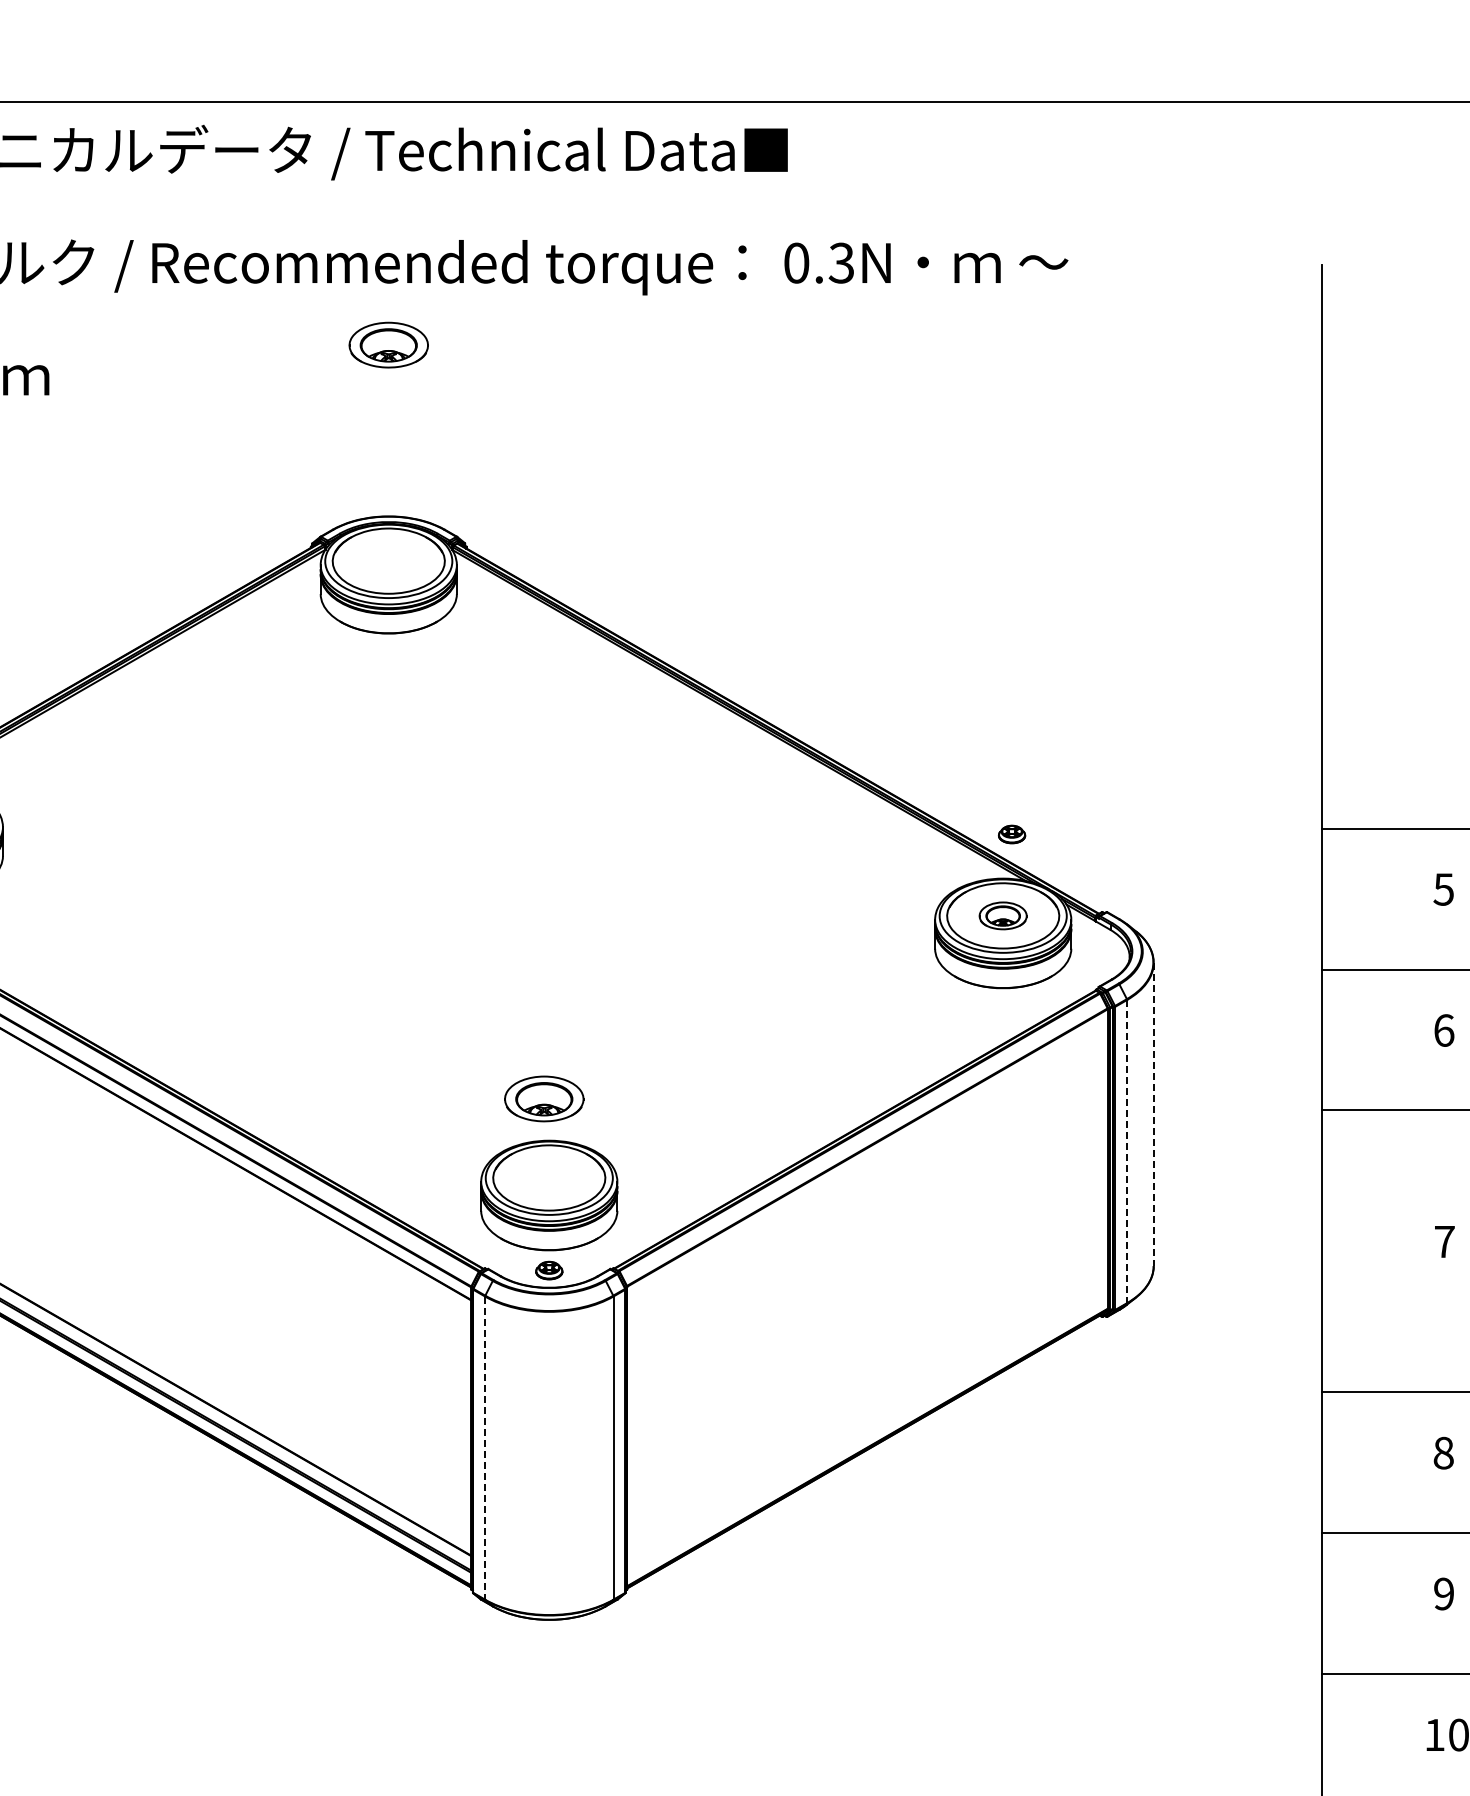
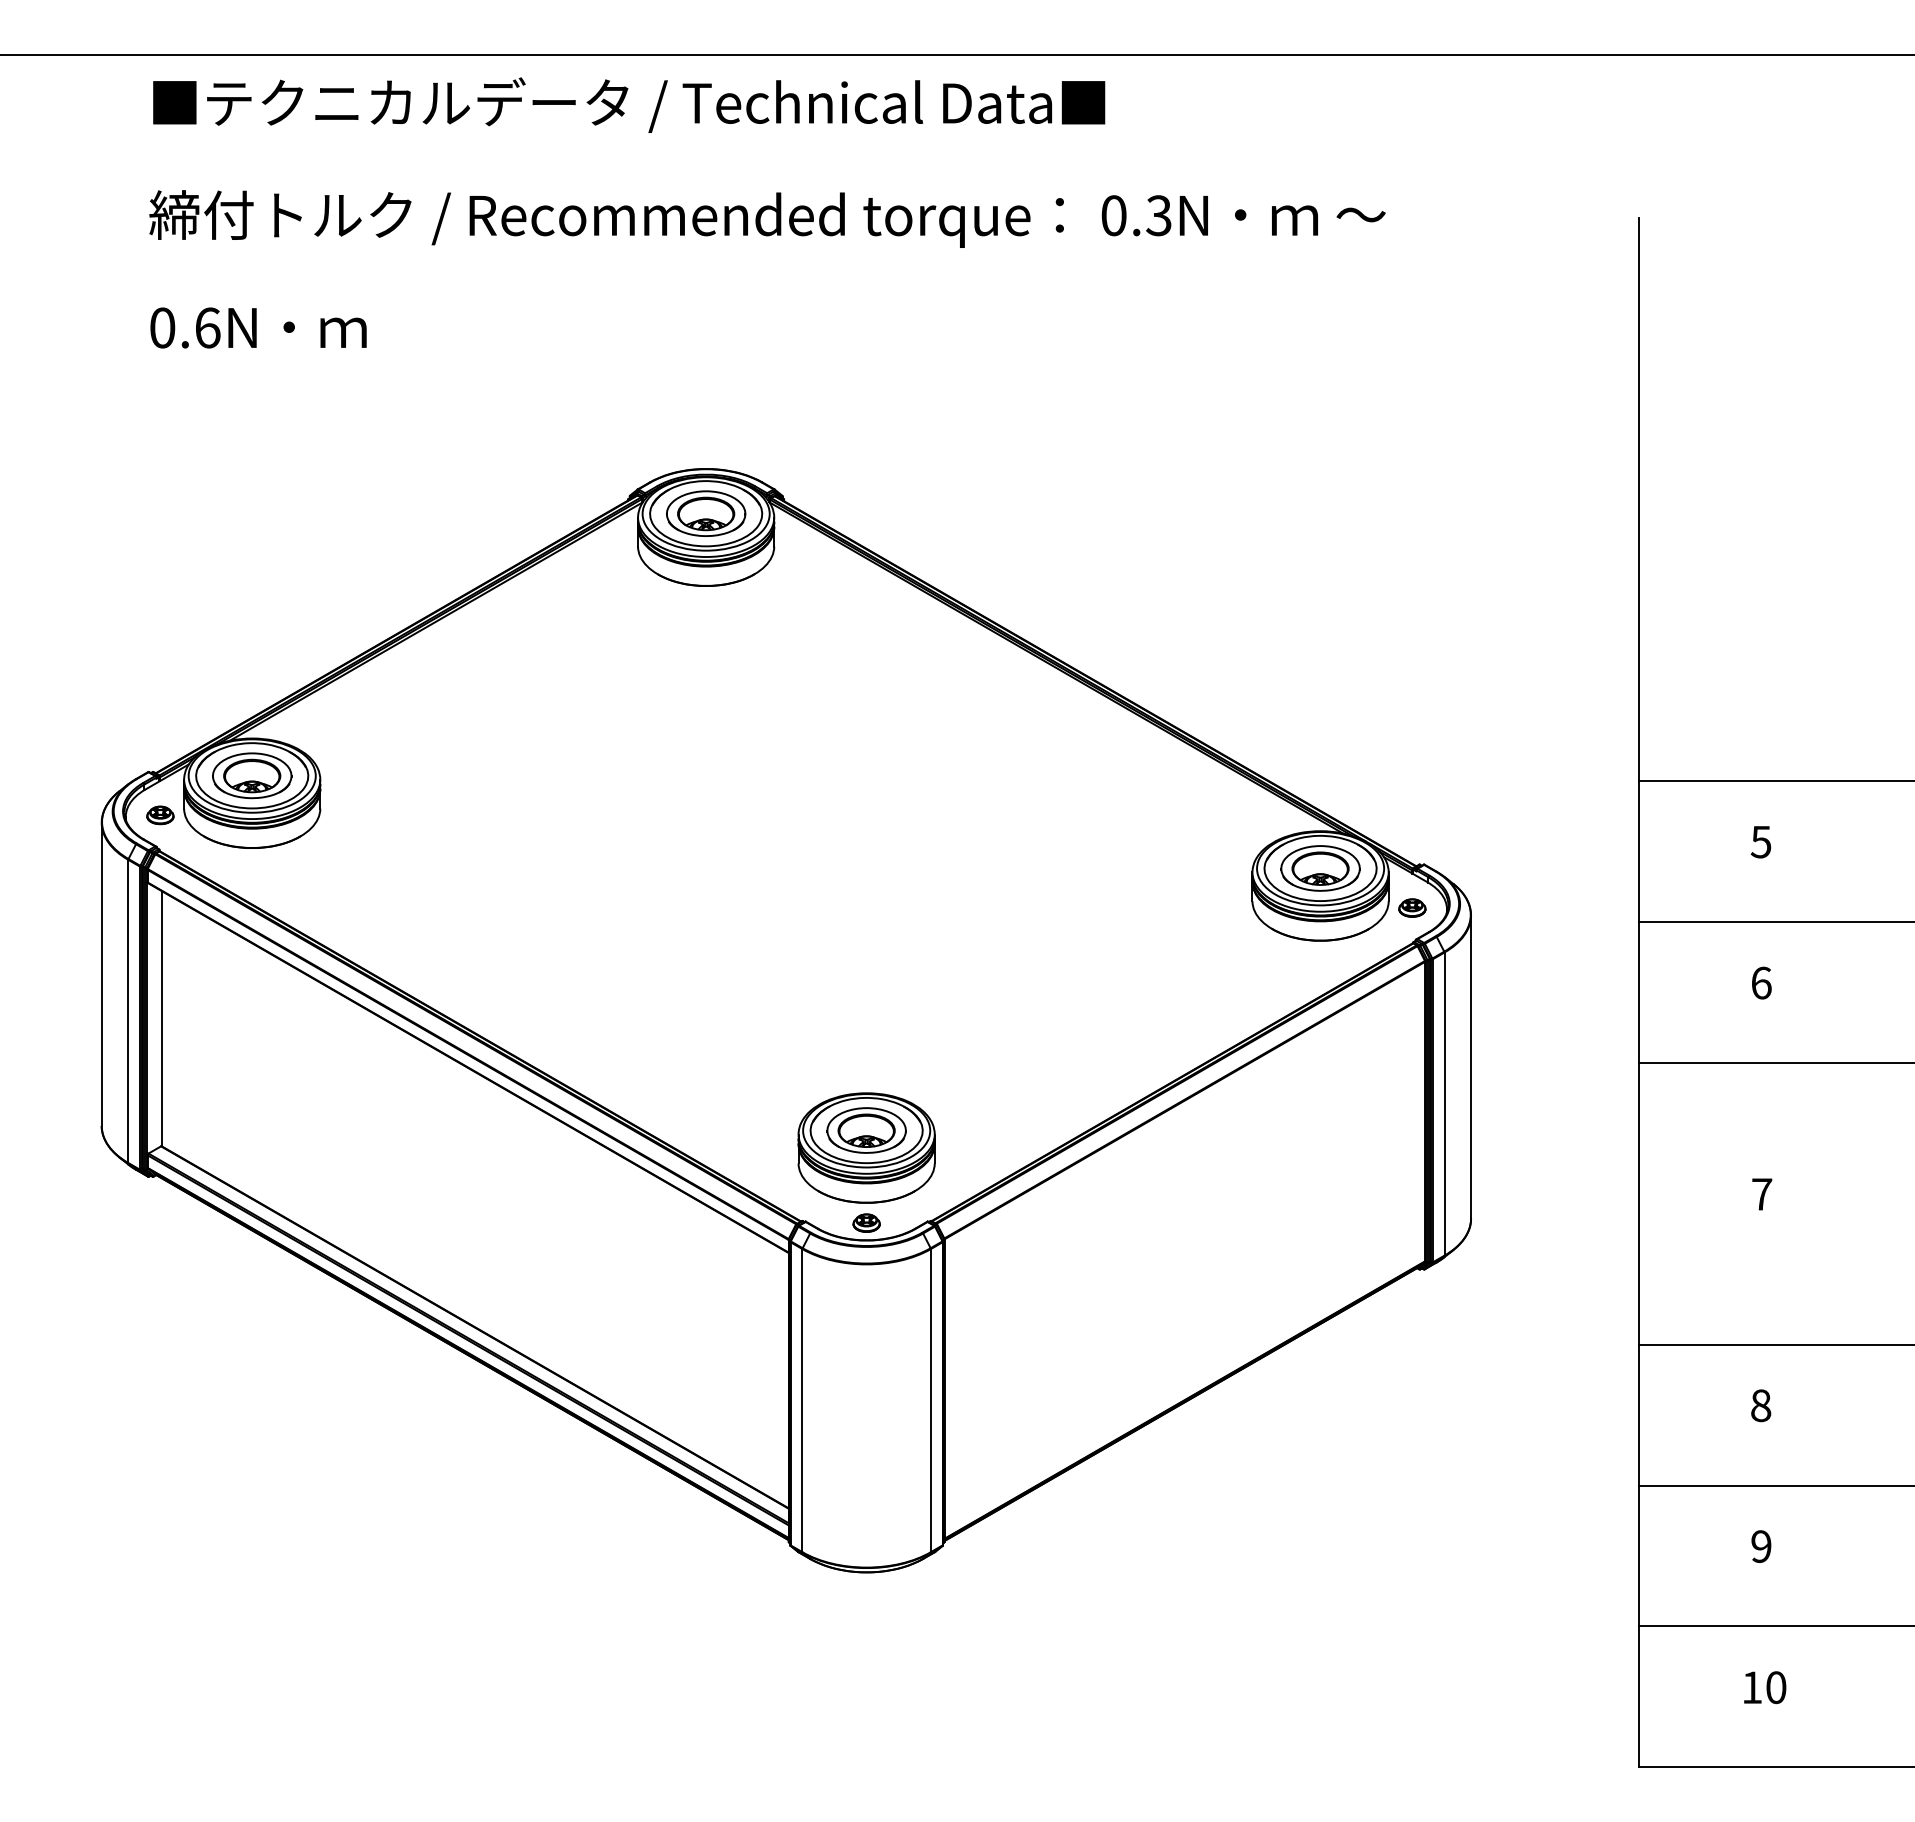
part: (389, 344) -> (706, 513), moved
part: (1012, 833) -> (1412, 907), moved
part: (1003, 915) -> (1320, 868), size x1.67
part: (544, 1098) -> (866, 1130), moved
line: (1154, 1114) -> (1471, 1067), dashed -> solid
line: (1127, 1151) -> (1444, 1104), dashed -> solid
line: (485, 1447) -> (802, 1400), dashed -> solid

